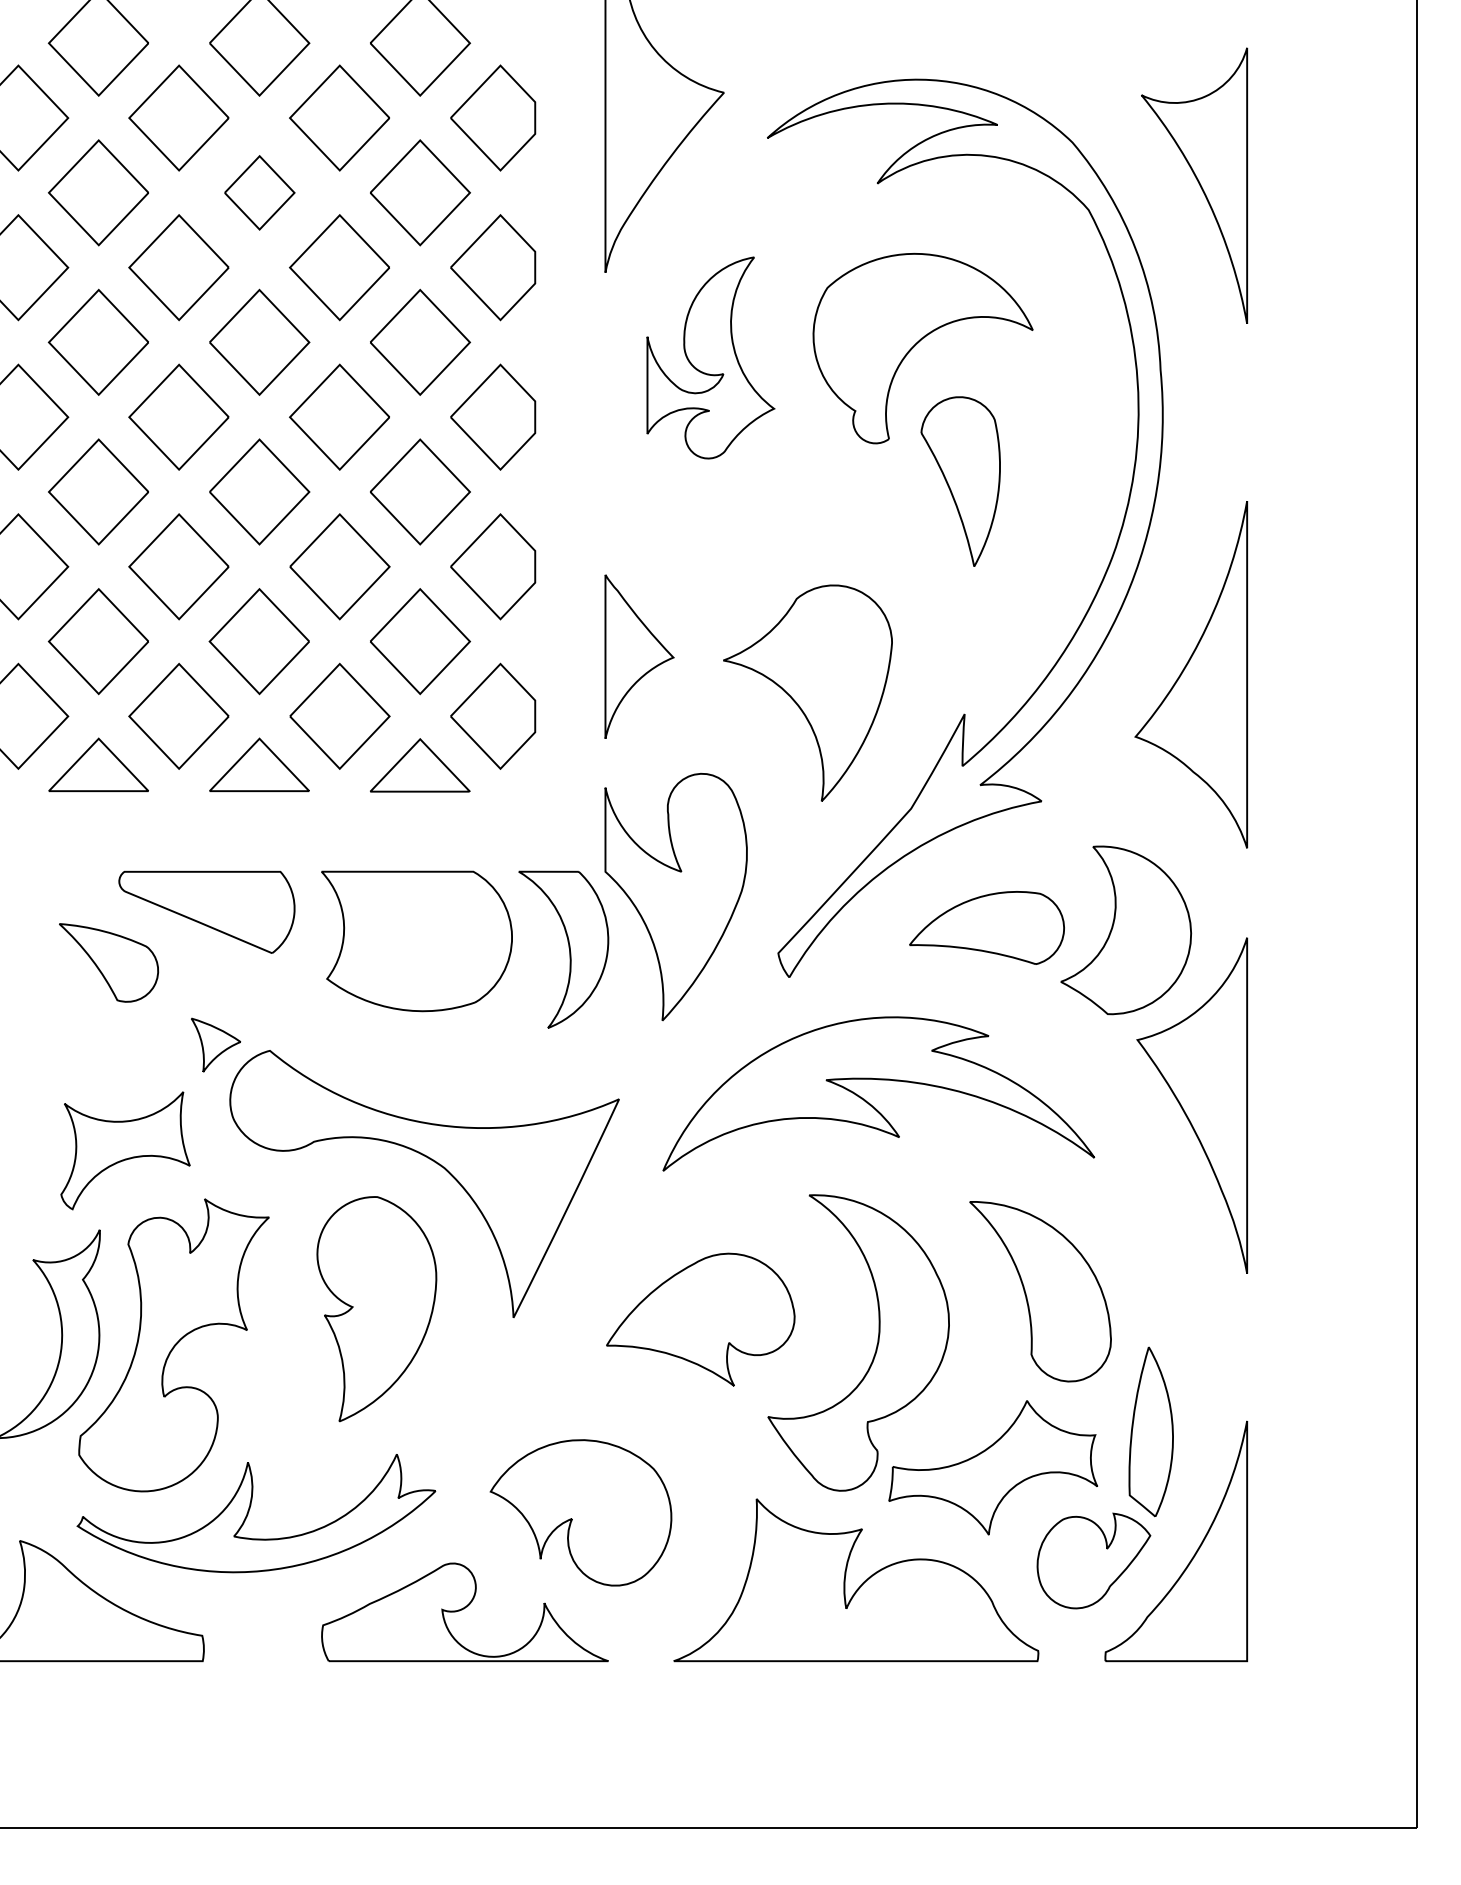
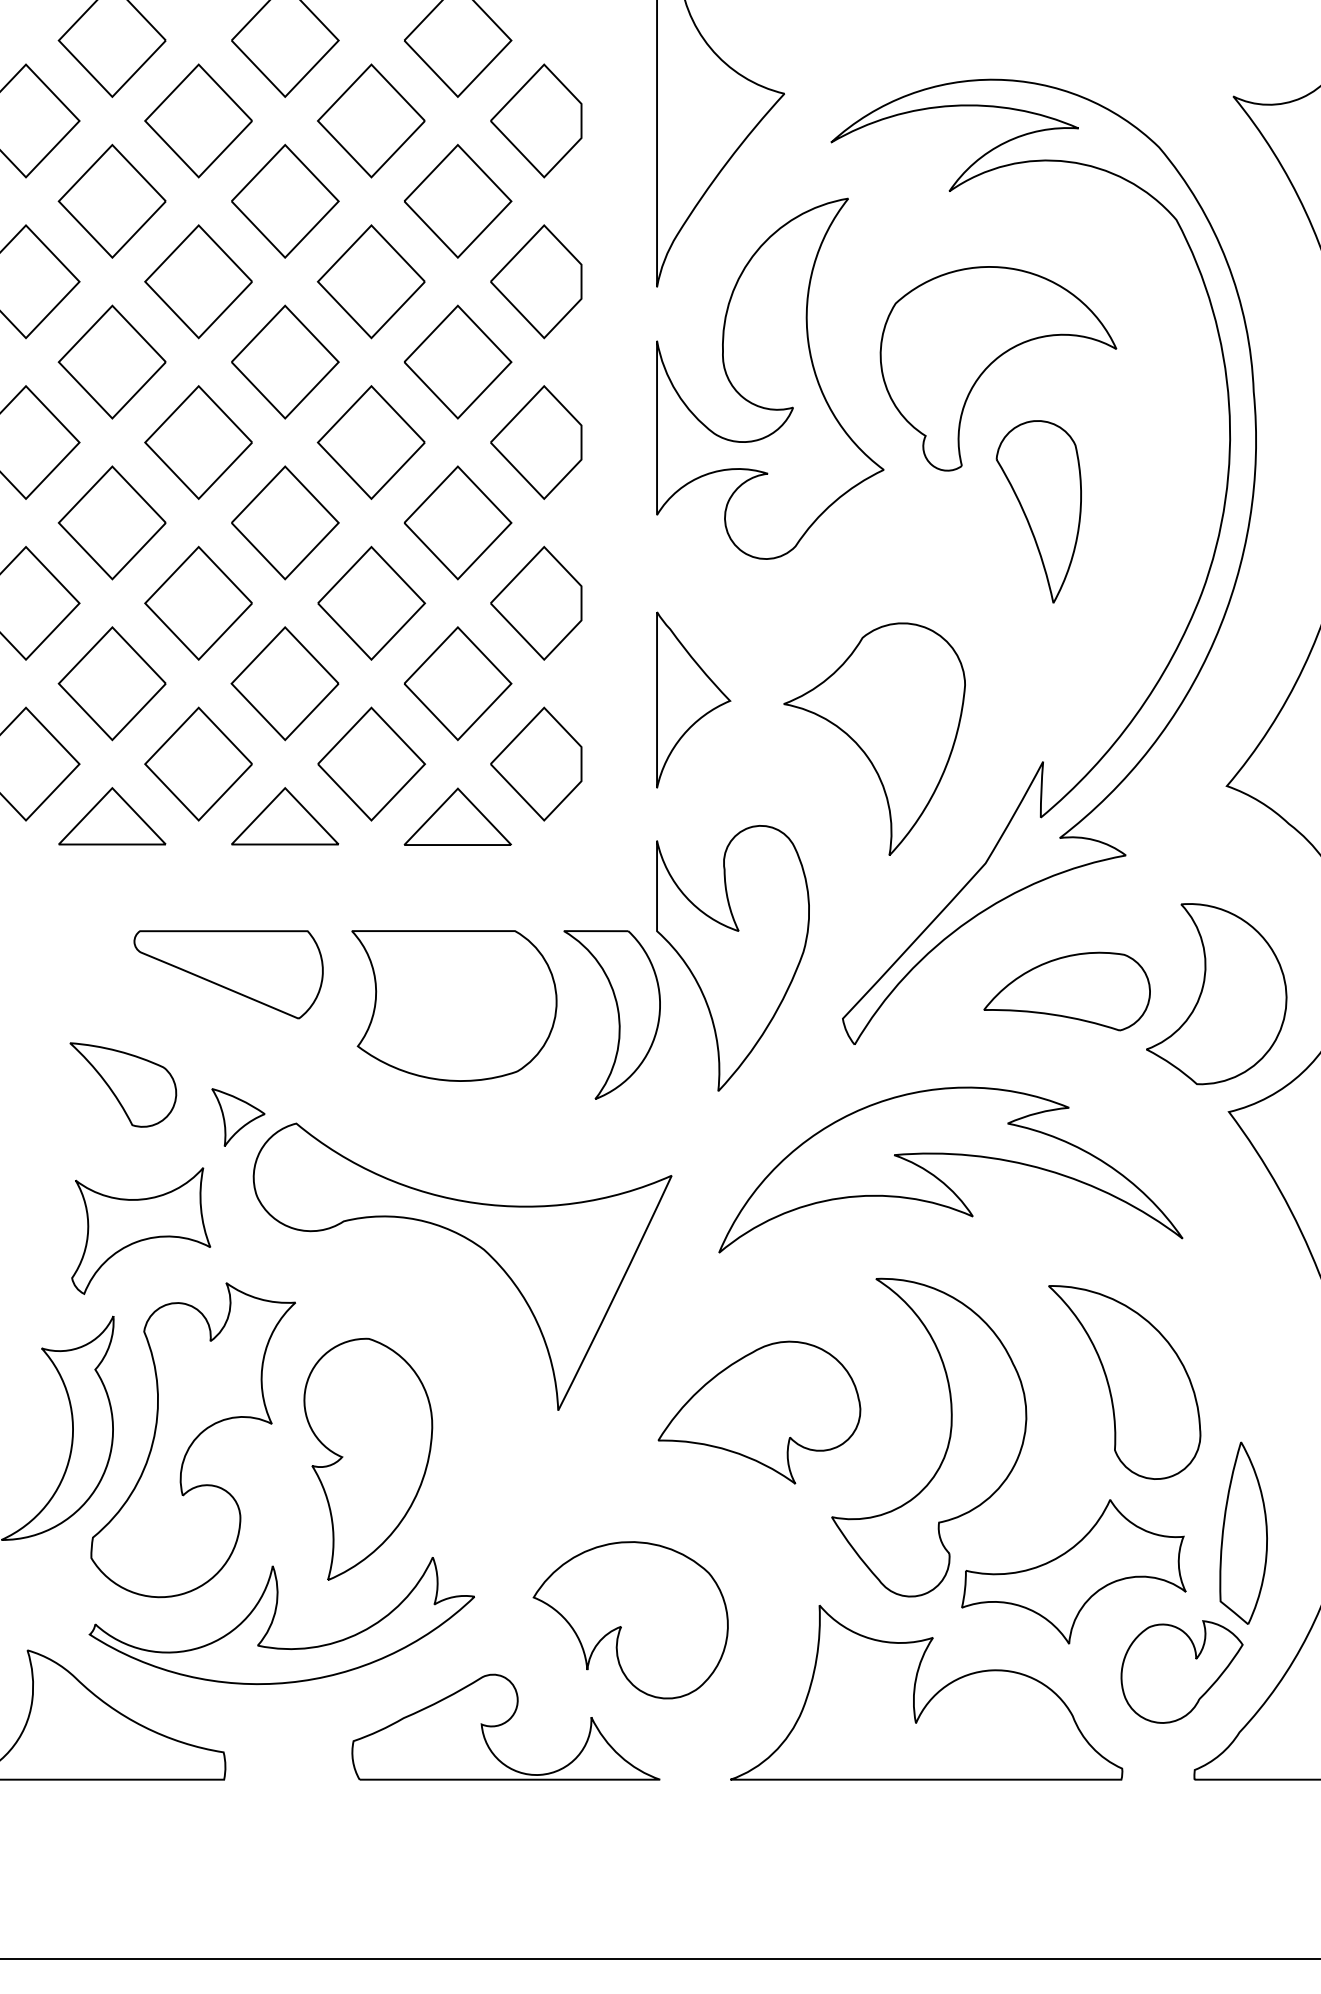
part: (259, 192) -> (285, 200), size x1.43
part: (710, 357) -> (769, 378), size x1.67
part: (109, 962) -> (123, 1084), moved
part: (376, 1309) -> (367, 1459), moved

